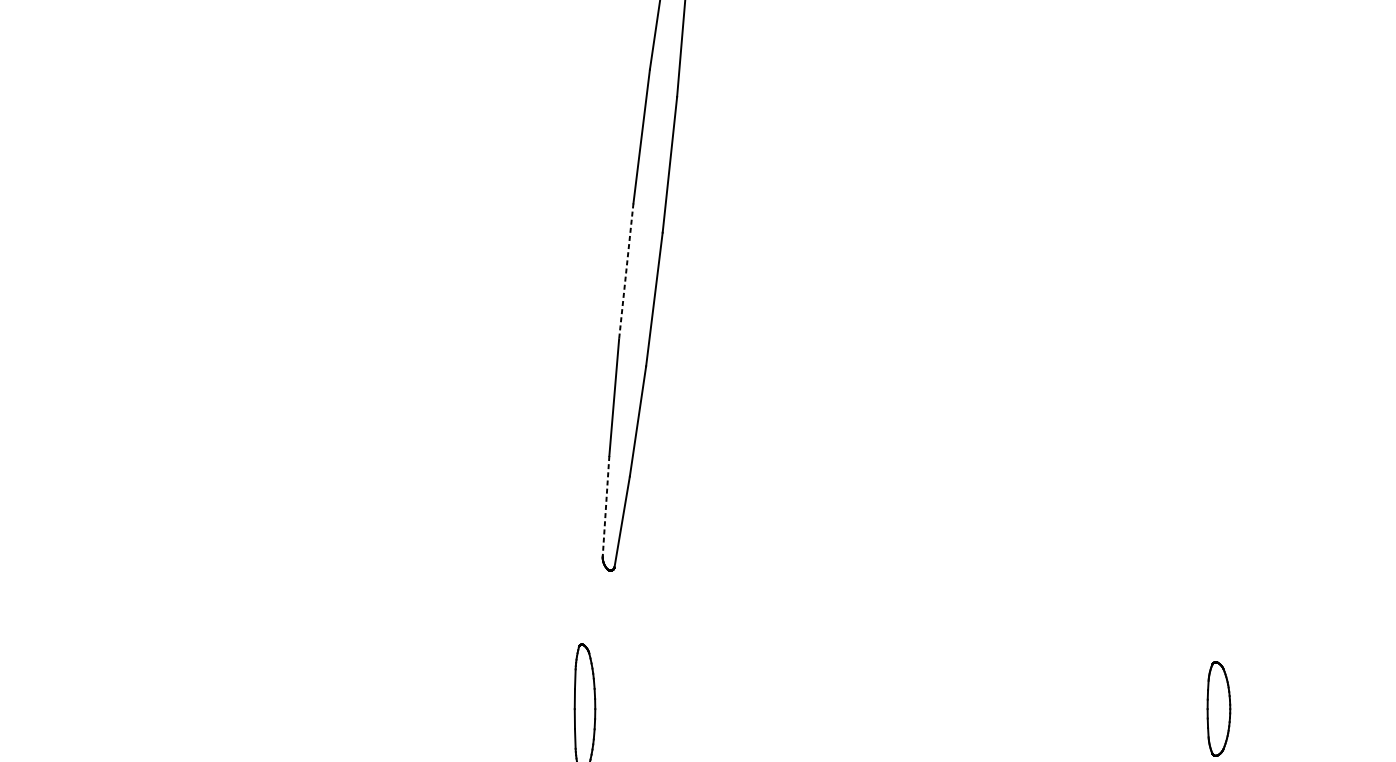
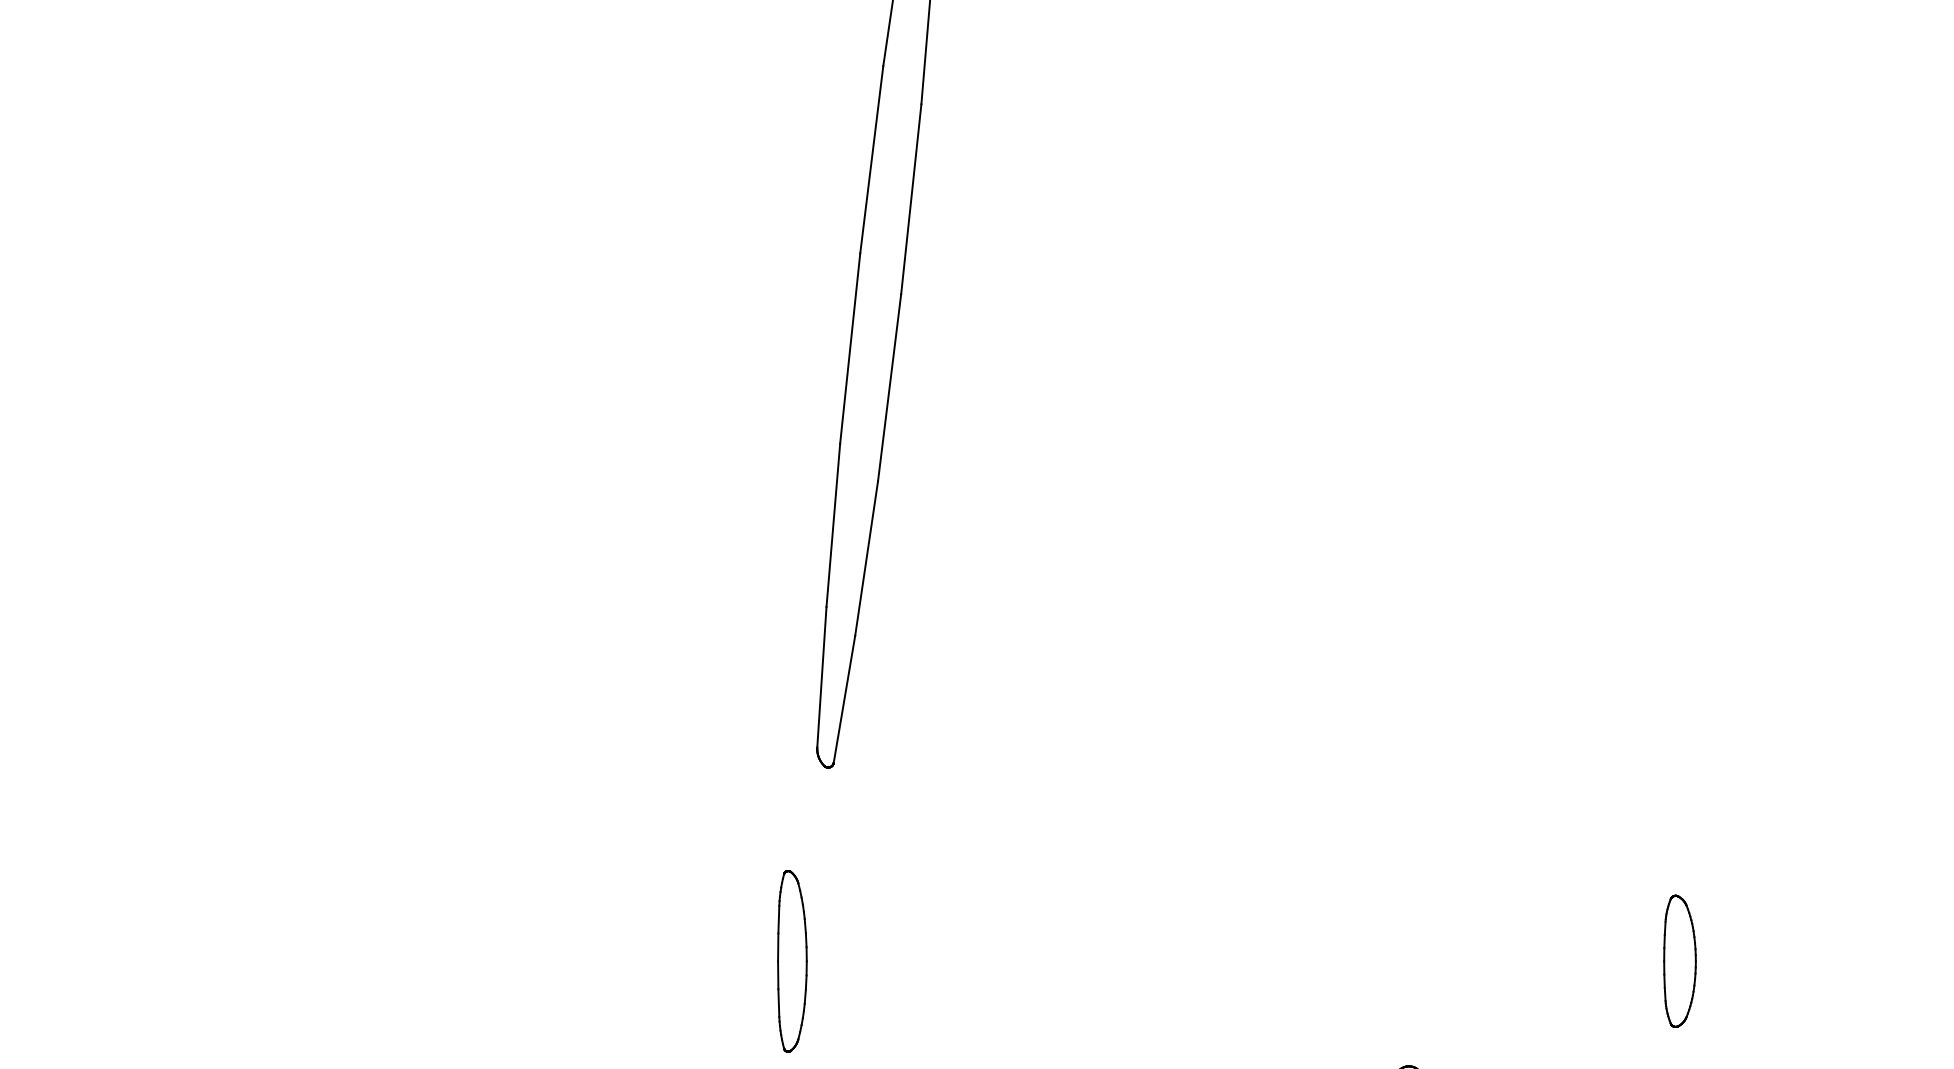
line: (626, 271) -> (850, 348), dashed -> solid
line: (605, 506) -> (821, 677), dashed -> solid

